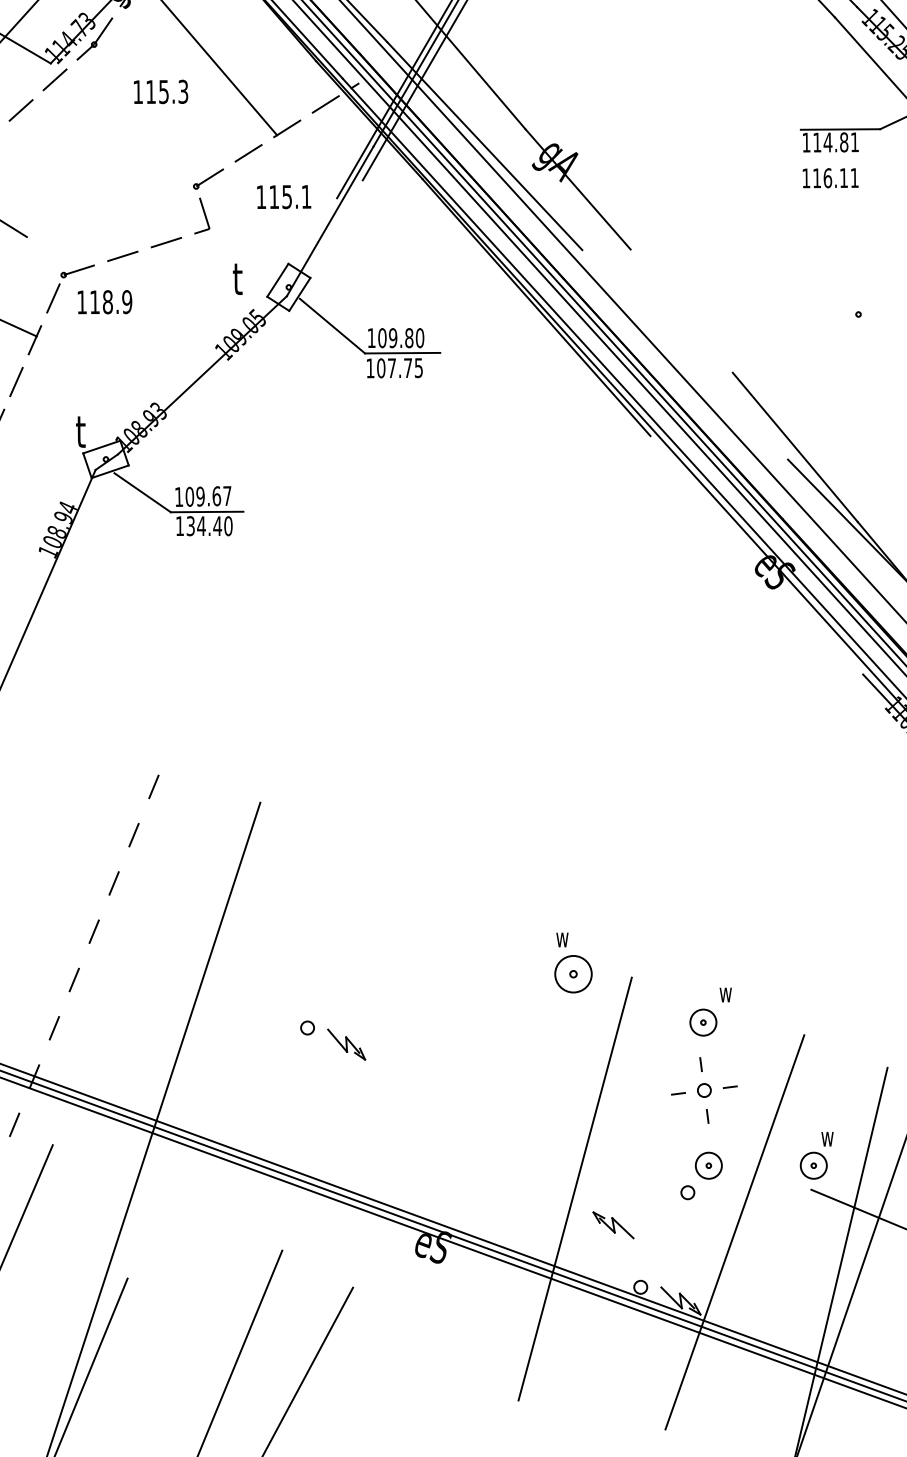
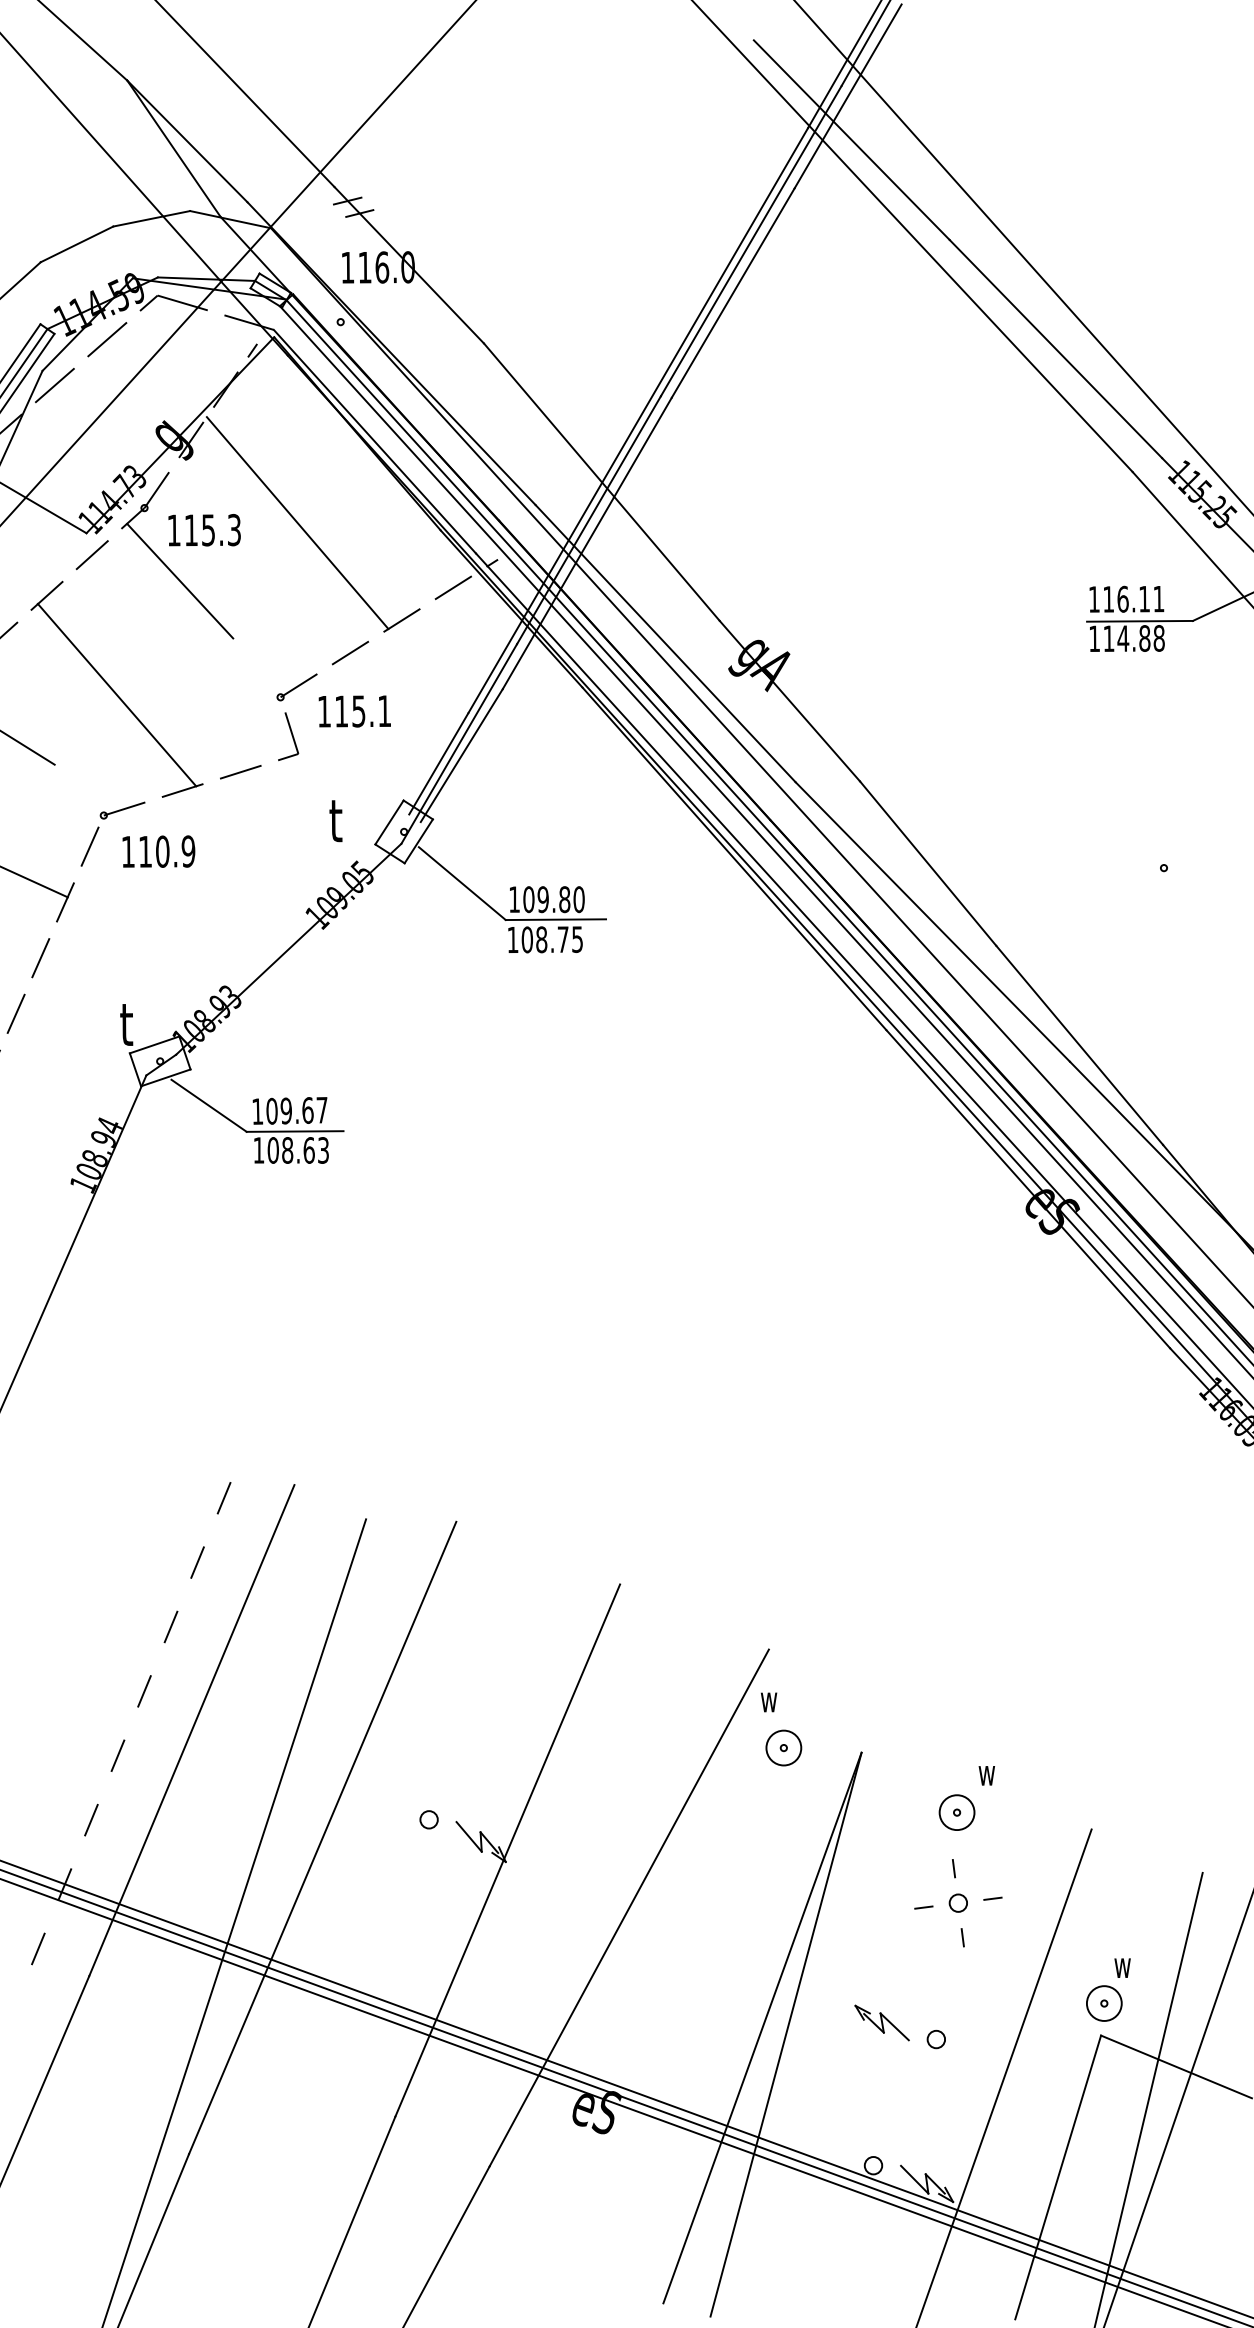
text: (160, 92) -> (204, 530), moved
line: (121, 98) -> (180, 580), added
text: (854, 142) -> (1158, 638), 114.81 -> 114.88
text: (830, 177) -> (1126, 598), moved
line: (73, 184) -> (116, 694), added
text: (283, 197) -> (354, 711), moved
line: (331, 230) -> (461, 755), added
line: (314, 236) -> (438, 763), added
text: (107, 302) -> (162, 851), 118.9 -> 110.9
line: (681, 311) -> (928, 863), added
line: (684, 354) -> (932, 921), added
text: (391, 368) -> (541, 939), 107.75 -> 108.75
text: (209, 526) -> (298, 1150), 134.40 -> 108.63
line: (756, 555) -> (1028, 1189), added
line: (129, 961) -> (191, 1730), added
part: (573, 973) -> (783, 1747), size x0.71
line: (227, 1041) -> (322, 1837), added
line: (366, 1051) -> (507, 1850), added
line: (457, 1093) -> (628, 1907), added
part: (708, 1165) -> (964, 2003), removed
line: (557, 1183) -> (762, 2027), added
part: (613, 1224) -> (881, 2022), moved
line: (779, 1296) -> (1058, 2177), added

